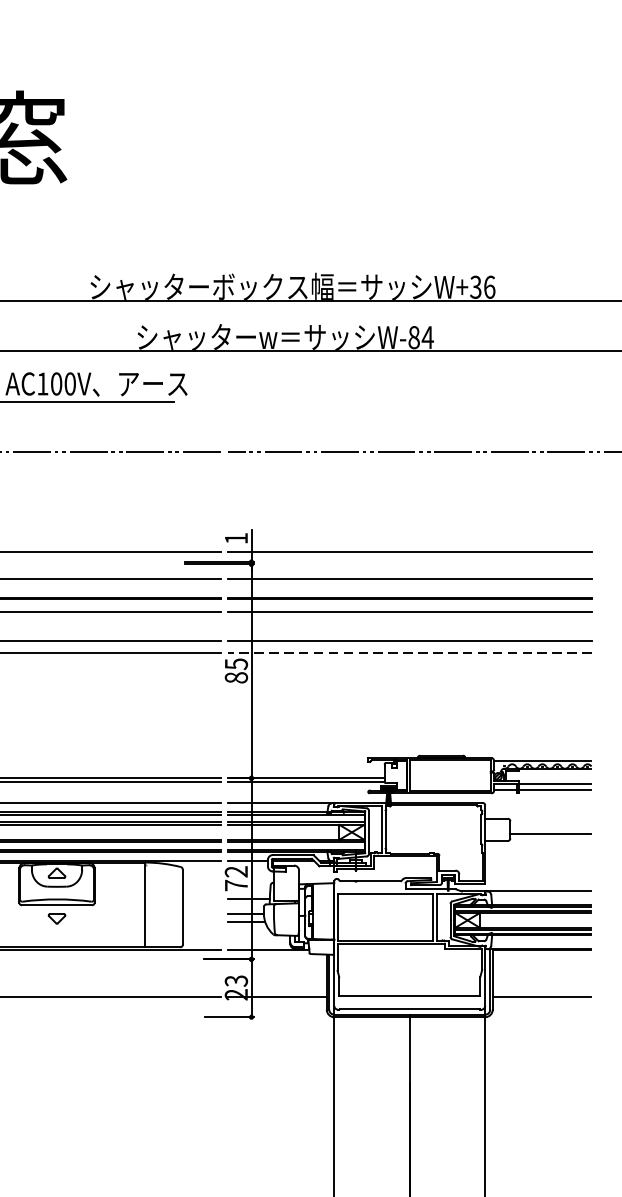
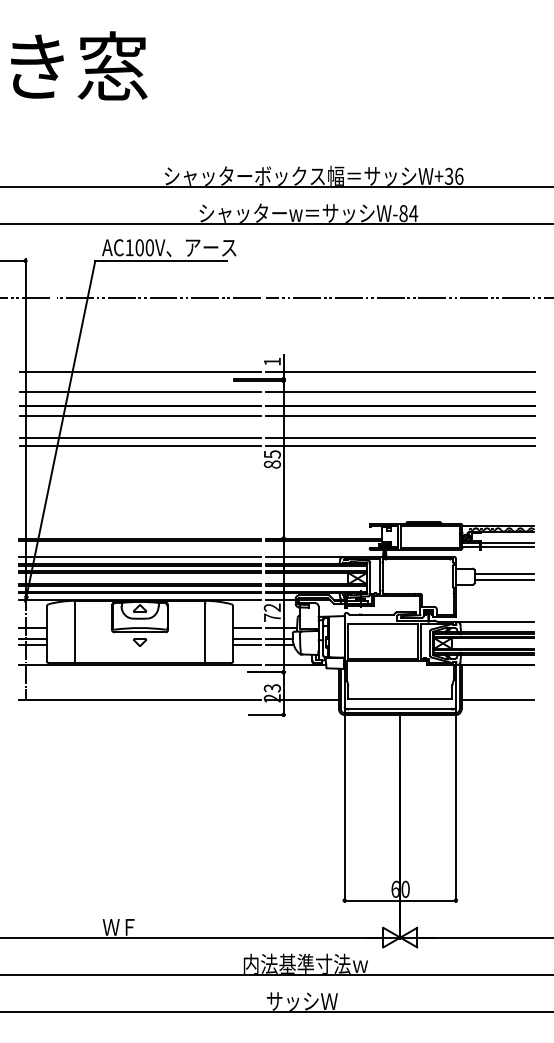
line: (408, 653) -> (399, 446), dashed -> solid
line: (550, 825) -> (504, 573), added
line: (201, 898) -> (246, 627), added
line: (201, 913) -> (246, 638), added
line: (201, 921) -> (246, 644), added

